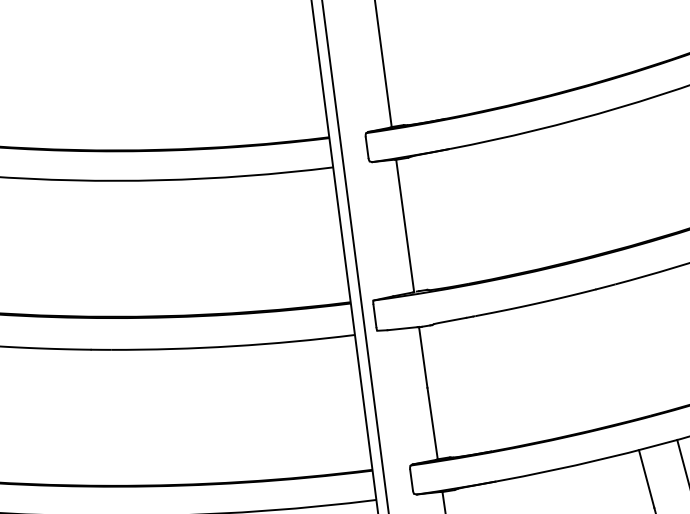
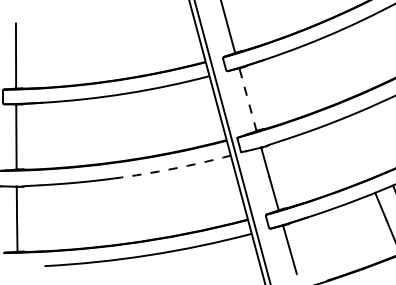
line: (406, 225) -> (248, 99), solid -> dashed
arc: (232, 345) -> (172, 168), solid -> dashed

